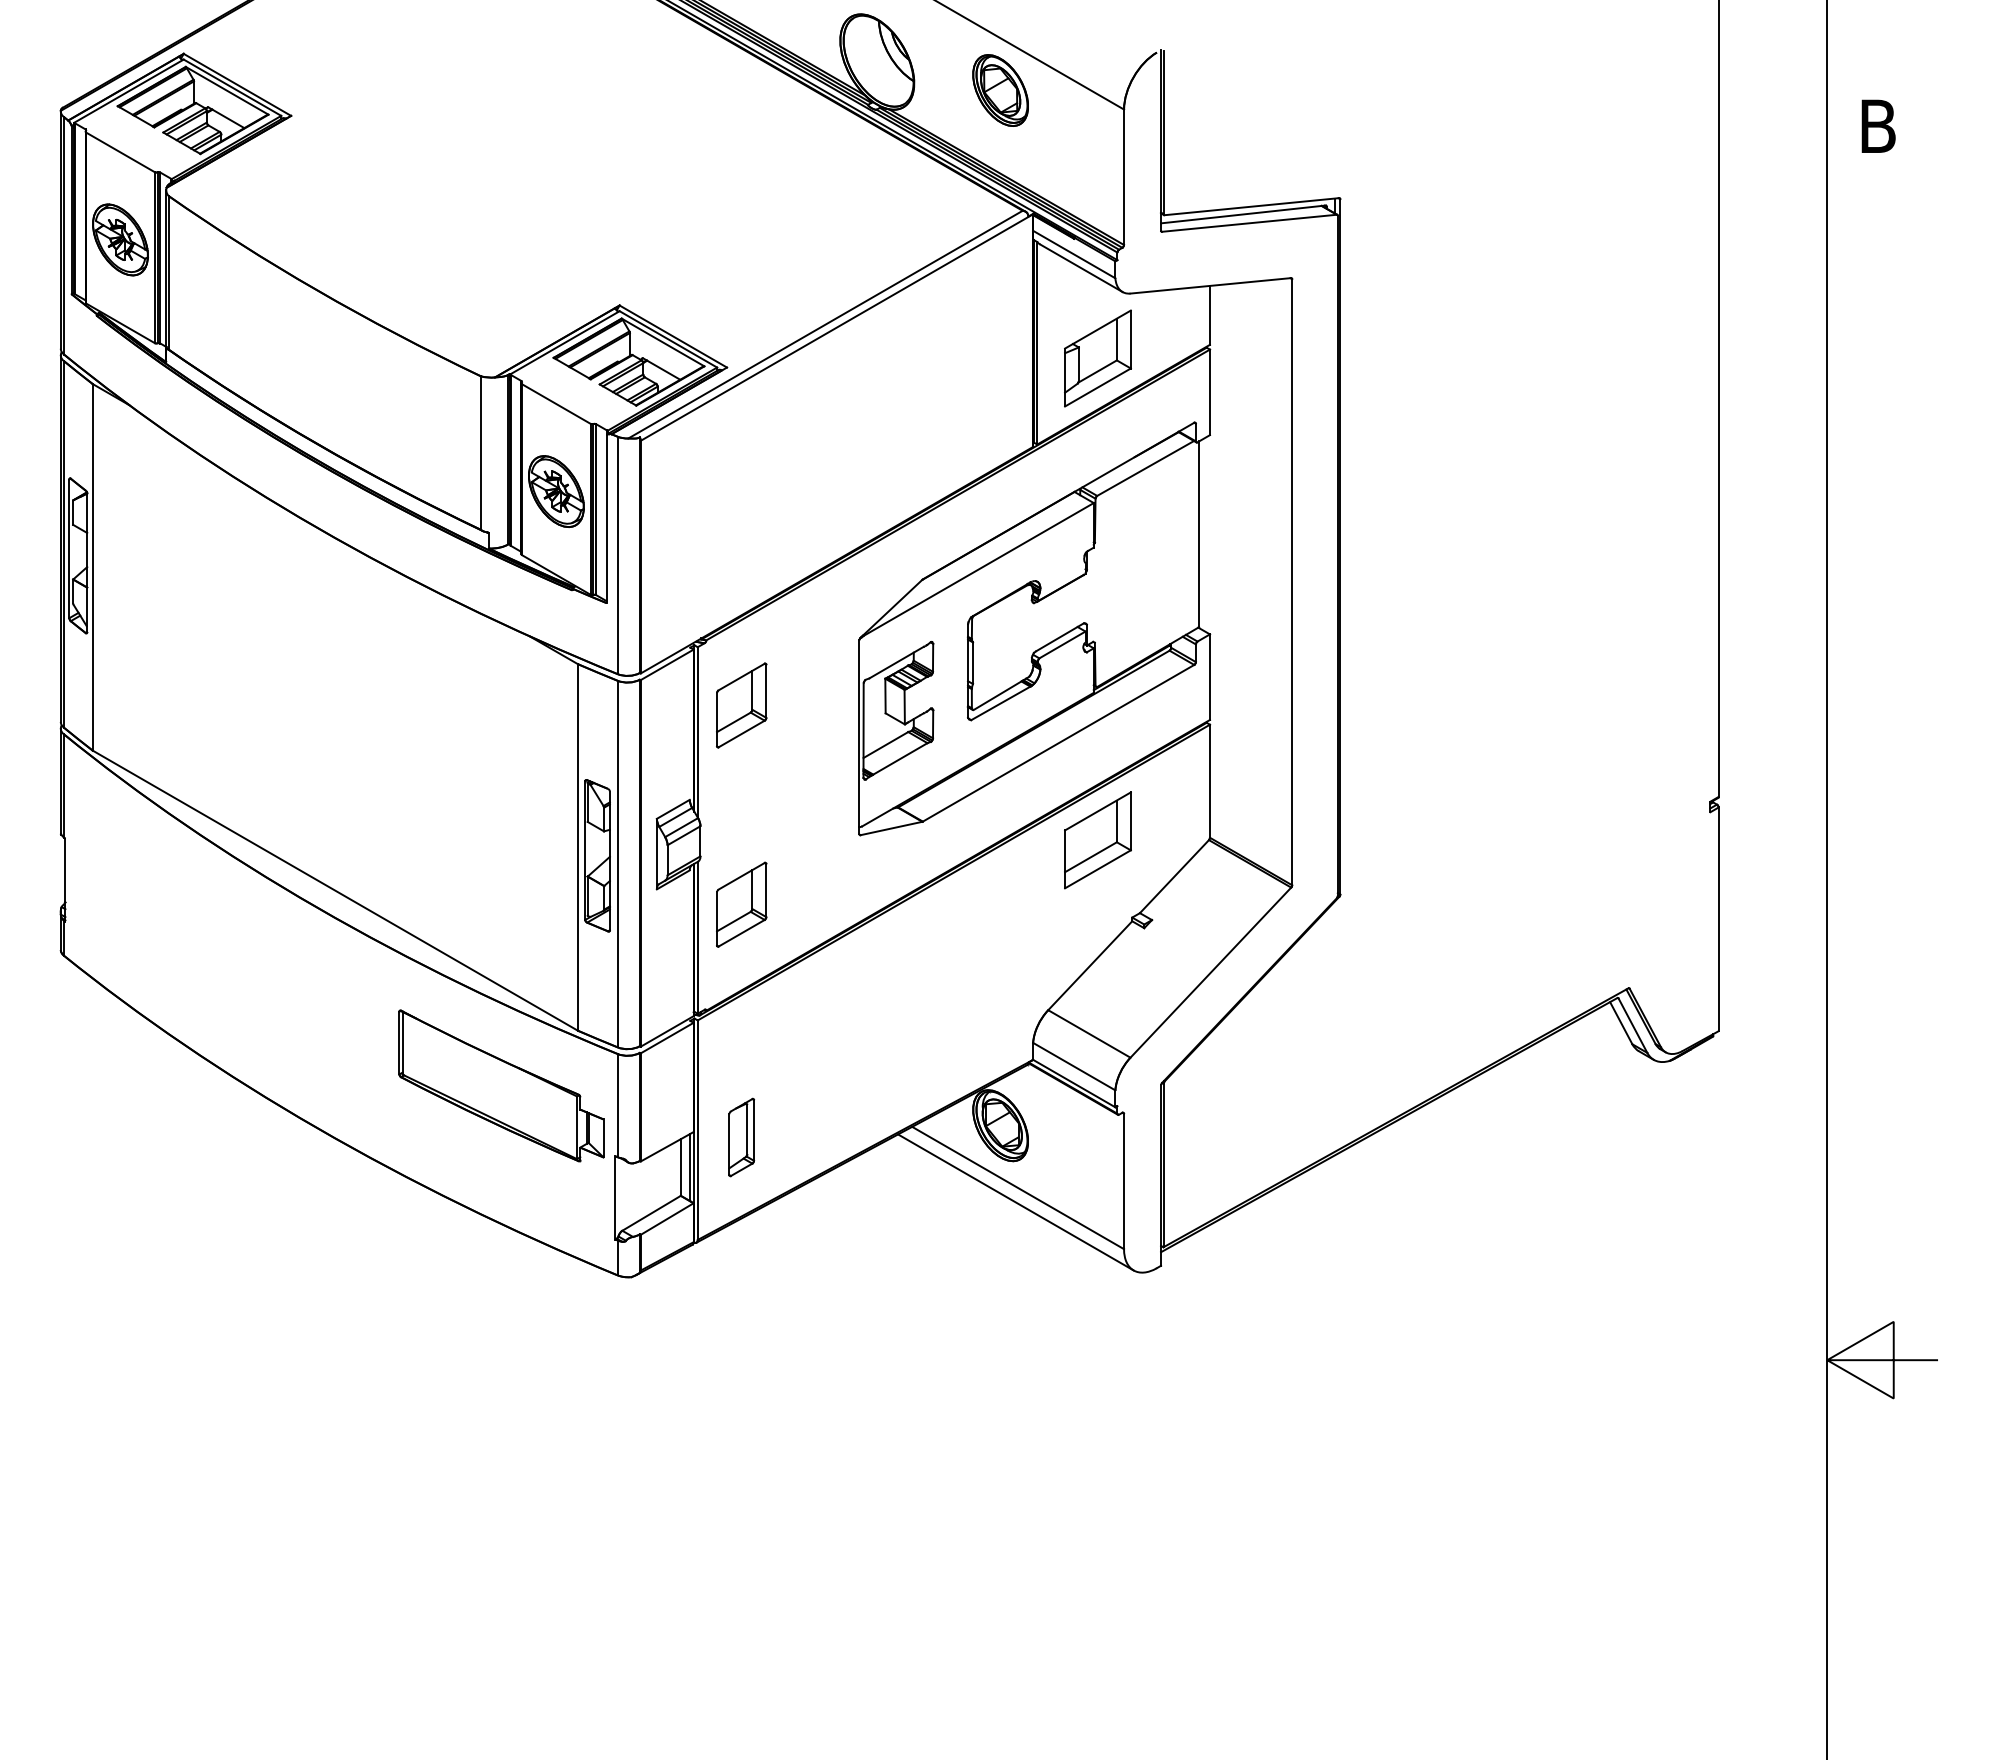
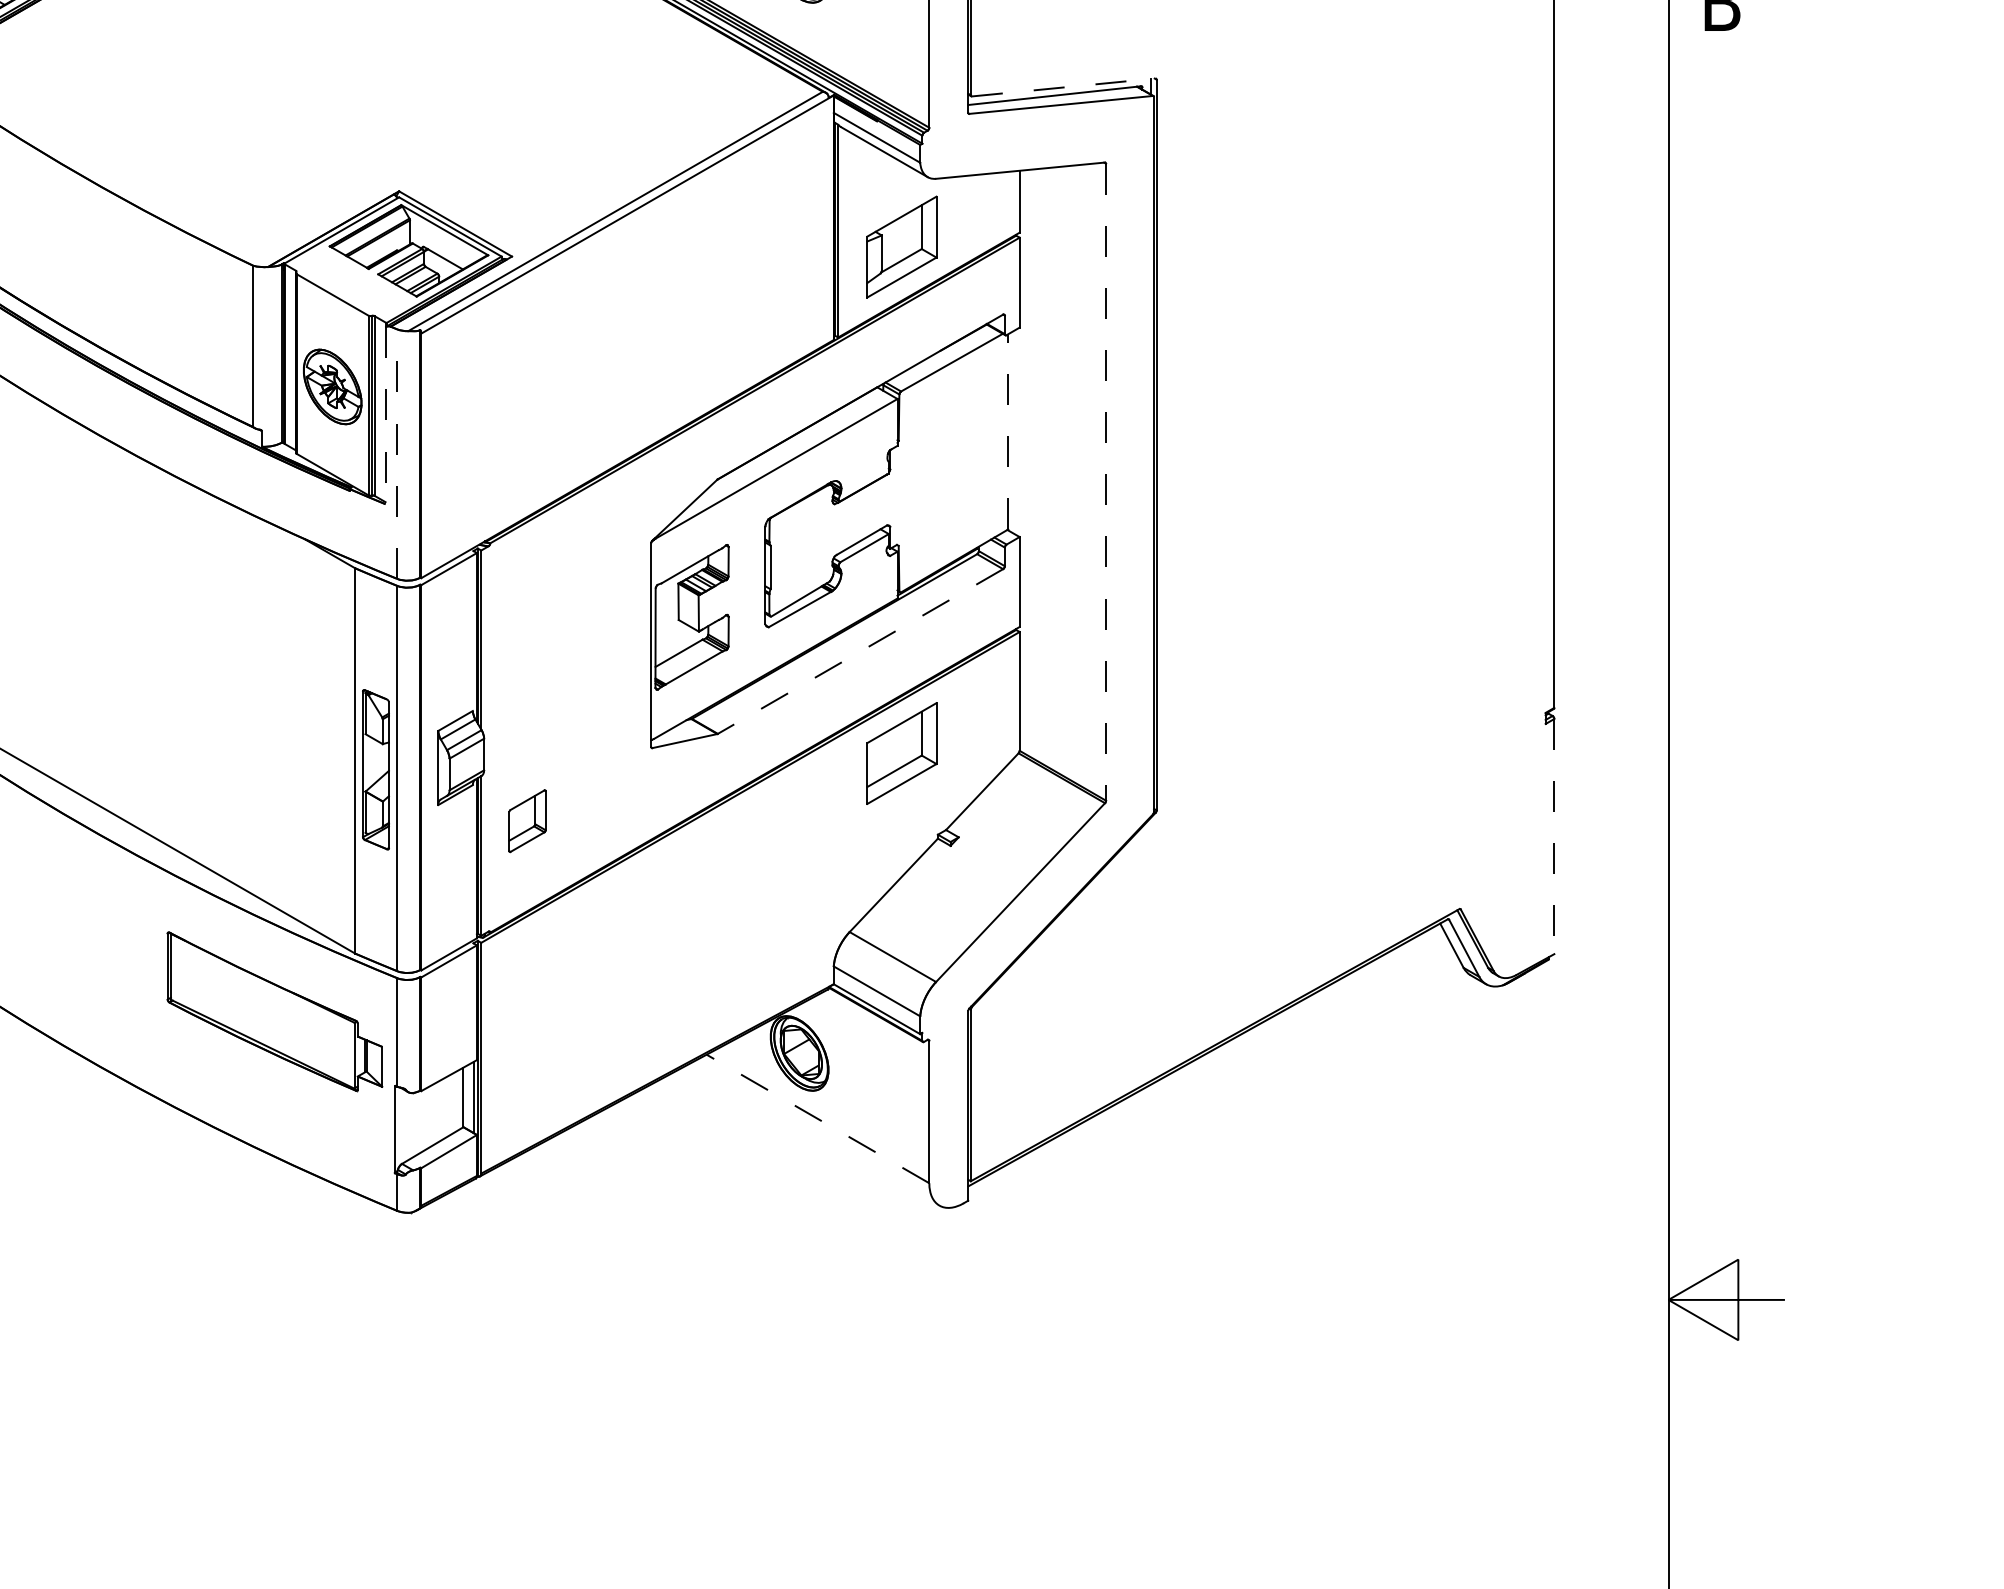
line: (1251, 206) -> (1063, 87), solid -> dashed
line: (606, 519) -> (385, 416), solid -> dashed
line: (1199, 534) -> (1008, 432), solid -> dashed
line: (617, 555) -> (396, 454), solid -> dashed
line: (1292, 582) -> (1106, 482), solid -> dashed
part: (741, 705) -> (527, 611), removed
line: (1058, 743) -> (860, 651), solid -> dashed
part: (741, 904) -> (527, 820), size x0.7
line: (1718, 919) -> (1554, 836), solid -> dashed
part: (741, 1137) -> (527, 1065), removed
line: (1017, 1187) -> (817, 1118), solid -> dashed
line: (1015, 1202) -> (815, 1134), removed

